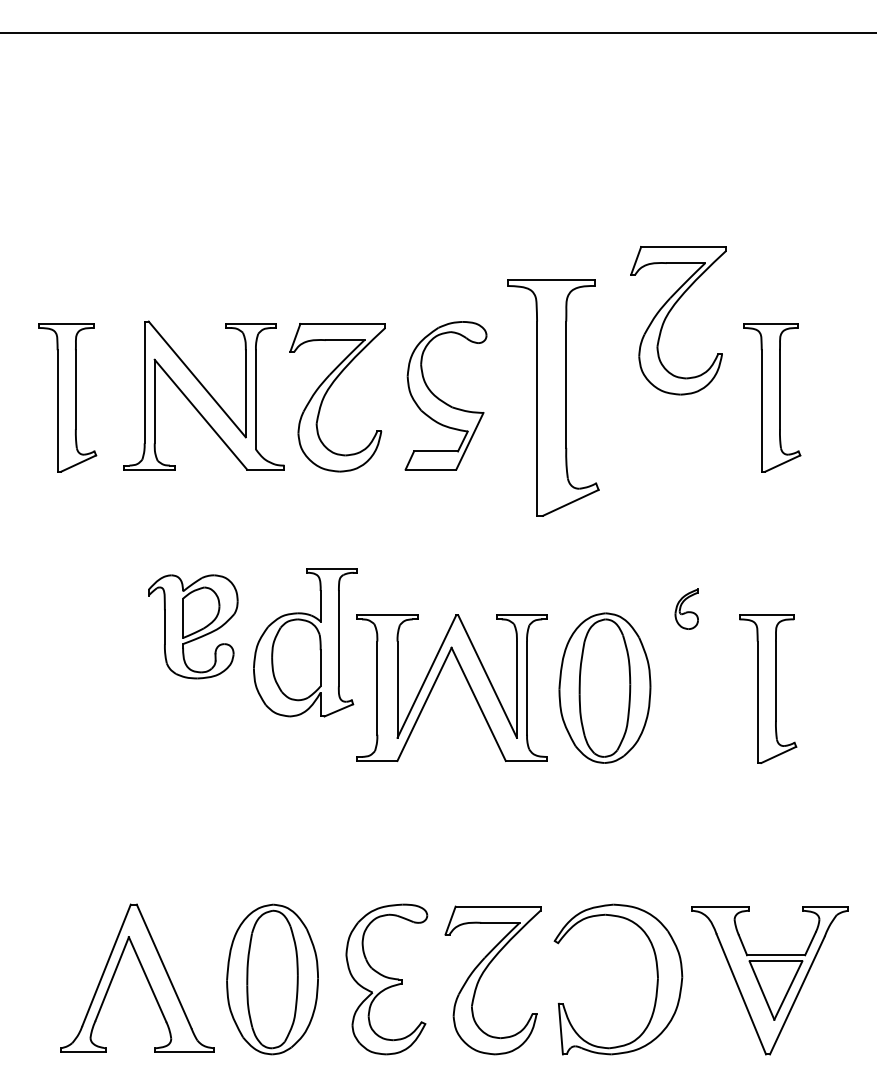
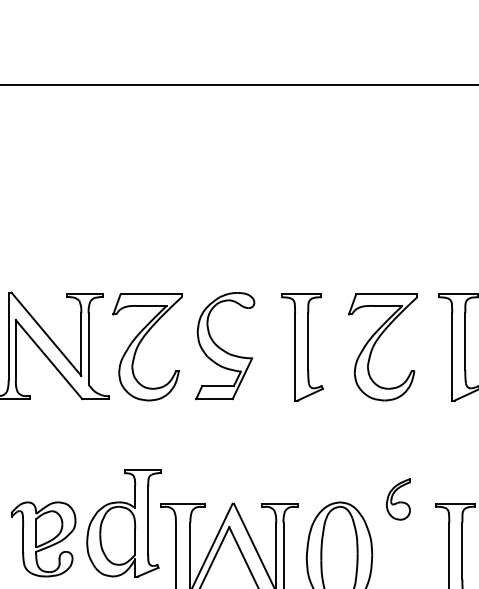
part: (668, 315) -> (375, 343), moved
part: (553, 397) -> (302, 347), size x0.62
part: (686, 609) -> (398, 499), size x1.43
part: (193, 626) -> (43, 539), moved

